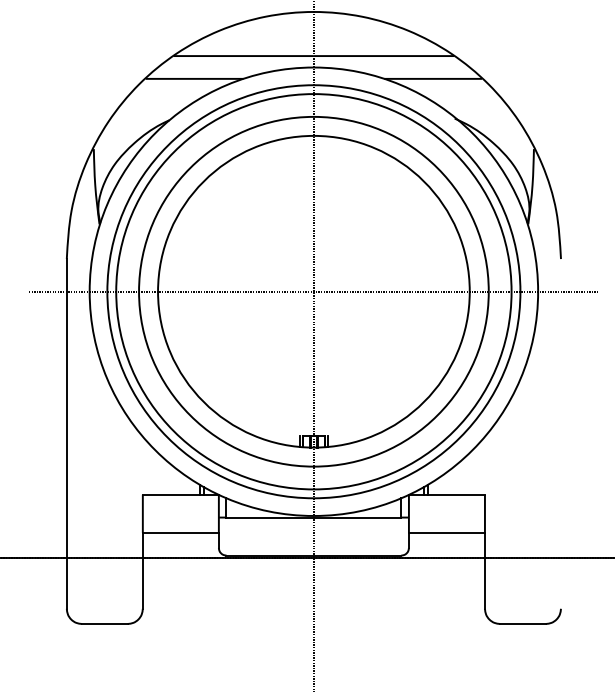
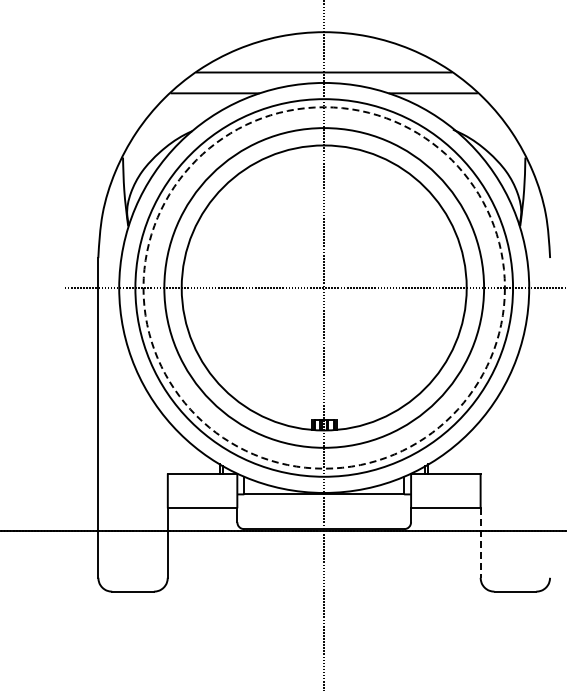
circle: (313, 291) -> (323, 287), solid -> dashed
line: (484, 571) -> (480, 543), solid -> dashed

